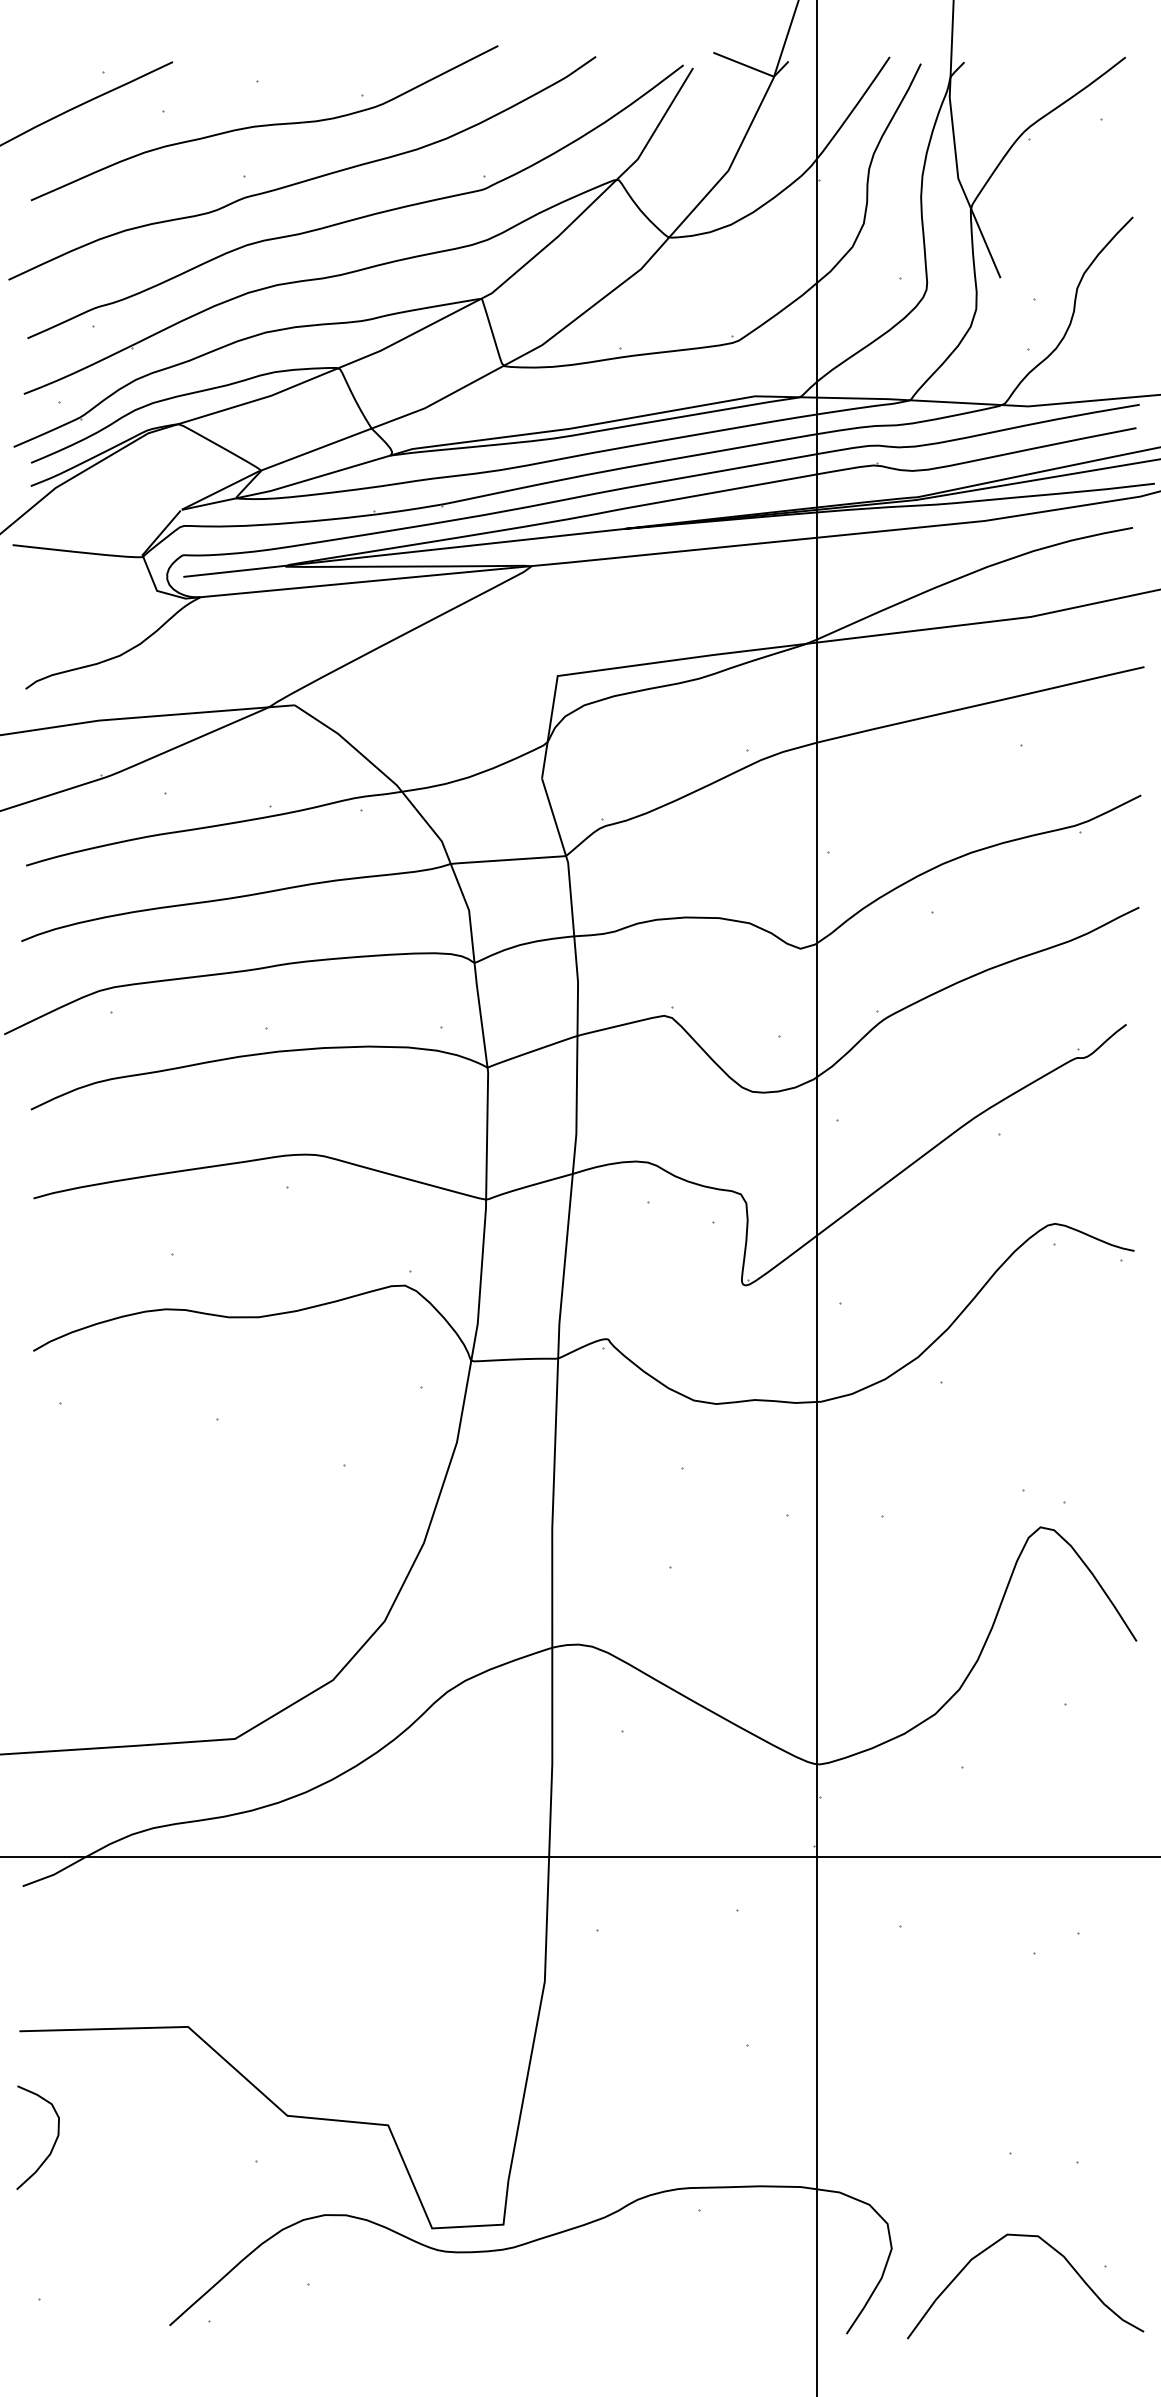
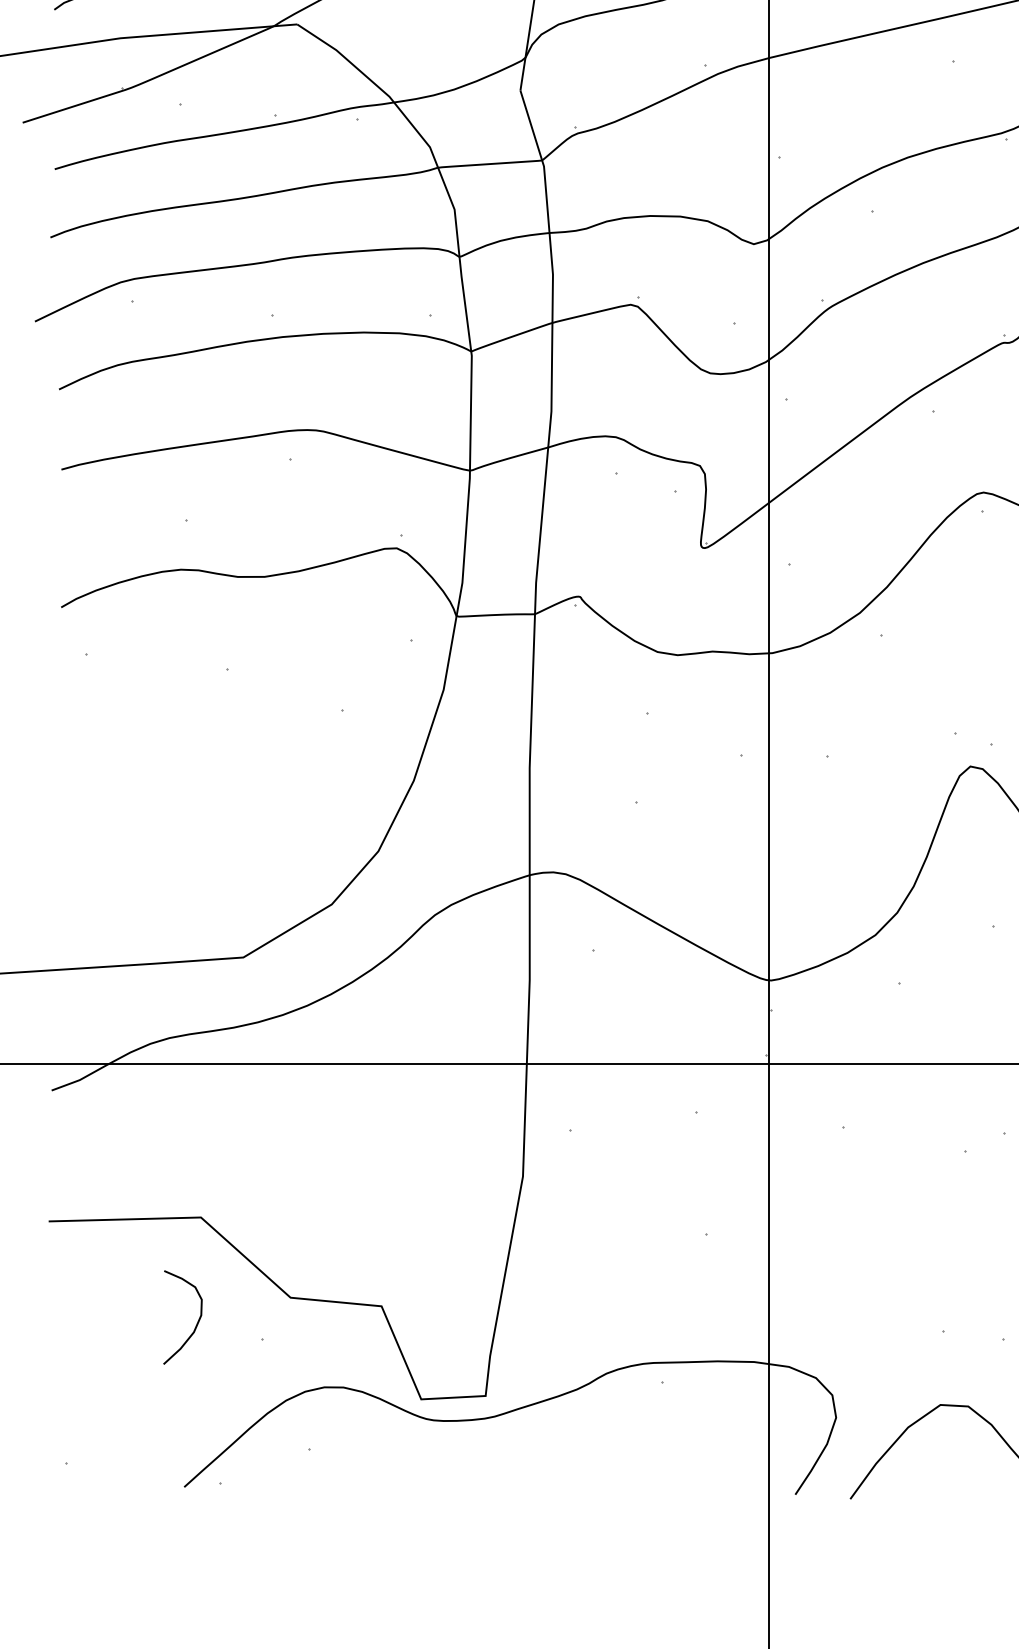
curve: (54, 2141) -> (197, 1320), moved

